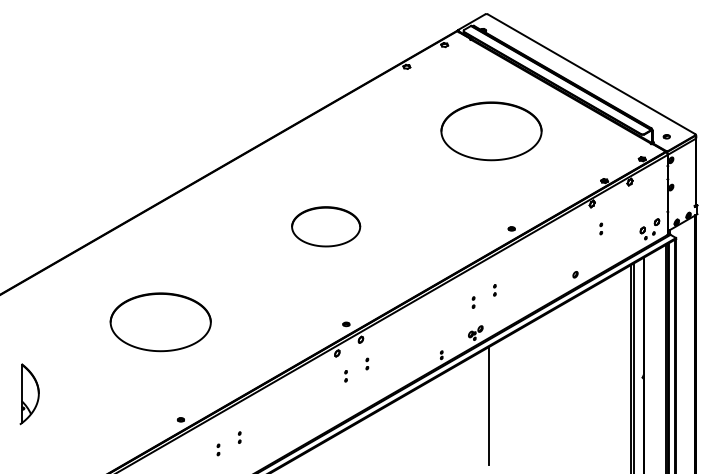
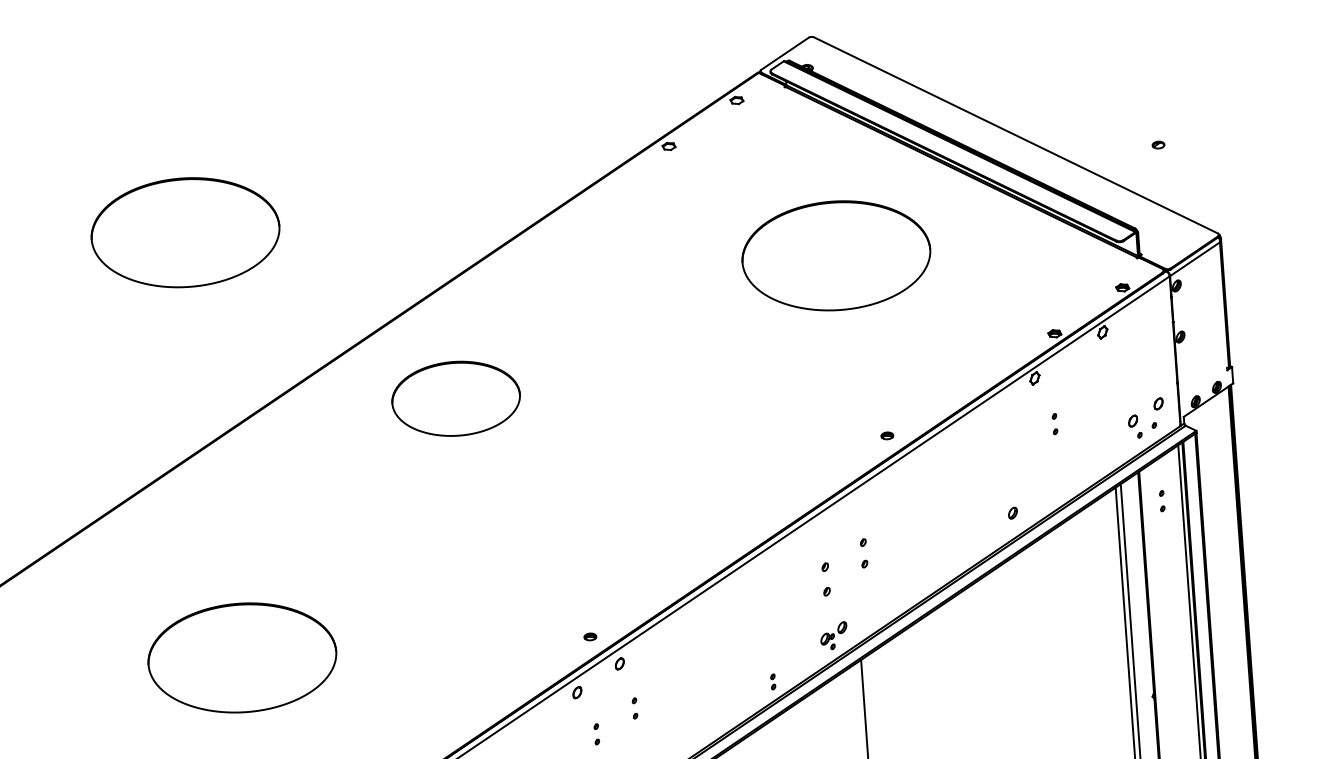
part: (146, 94) -> (185, 233), added
part: (666, 136) -> (1157, 144), moved
part: (326, 226) -> (456, 398), moved
part: (655, 273) -> (1162, 500), added
part: (494, 290) -> (863, 553), size x1.4
part: (473, 302) -> (825, 578), size x1.6

